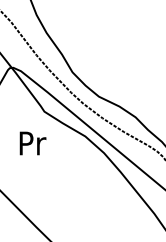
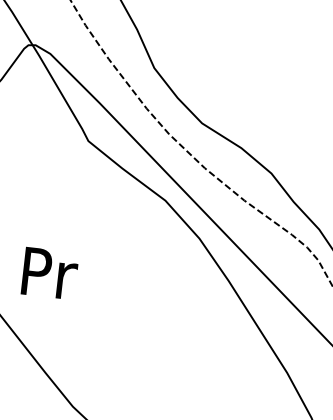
text: (32, 143) -> (48, 273), moved

